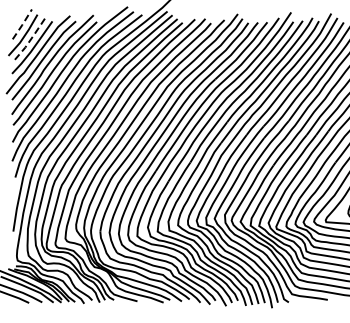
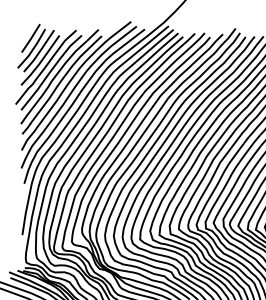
line: (22, 24) -> (31, 38), dashed -> solid
line: (31, 38) -> (39, 51), dashed -> solid

